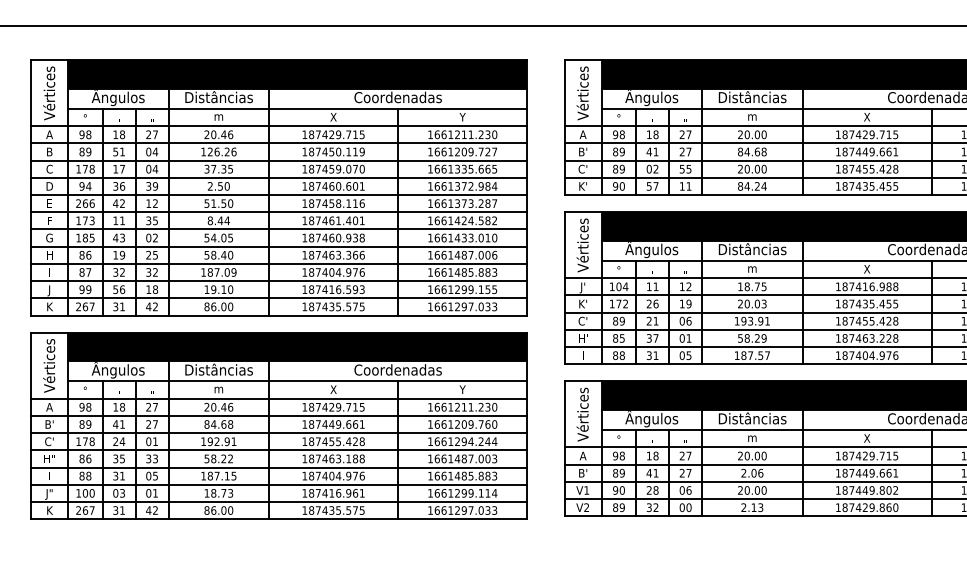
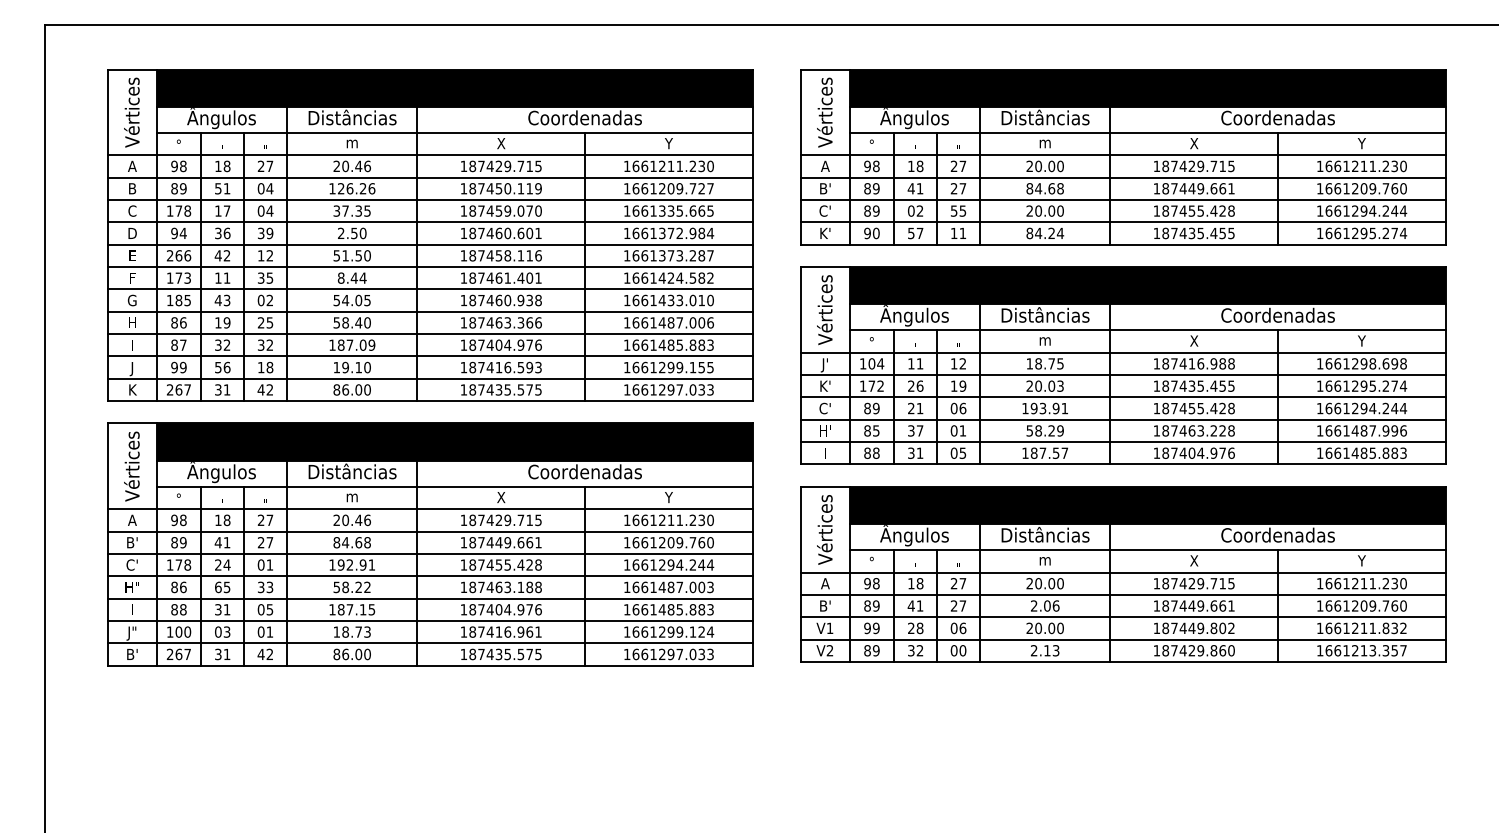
text: (115, 458) -> (218, 587), 35 -> 65
text: (621, 490) -> (875, 628), 90 -> 99
text: (487, 492) -> (701, 631), 1661299.114 -> 1661299.124
text: (49, 509) -> (132, 653), K -> B'

